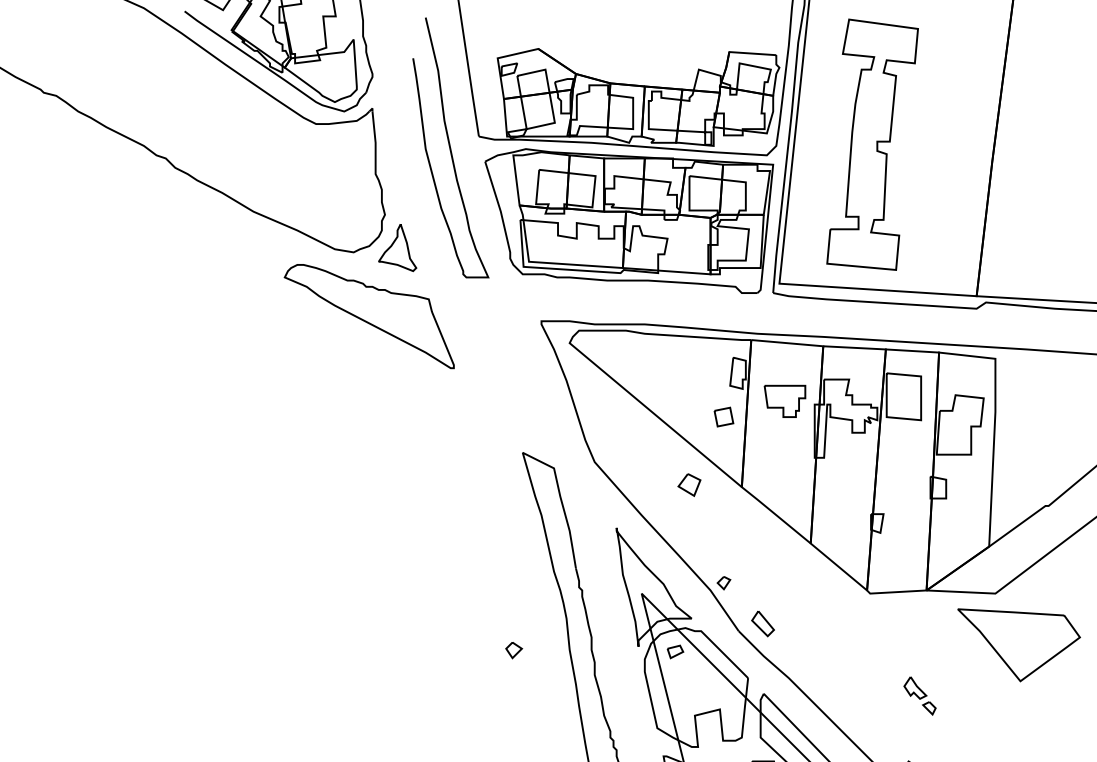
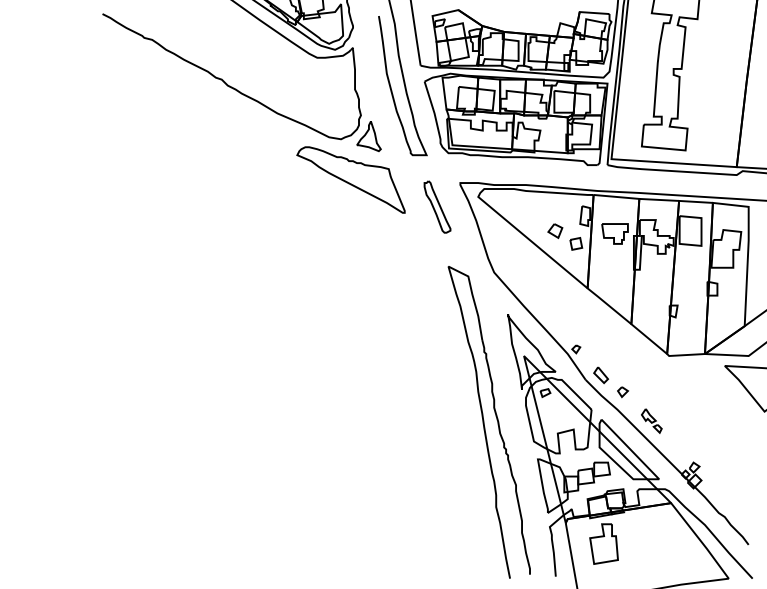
part: (505, 358) -> (437, 206), added
part: (689, 485) -> (555, 231), moved
part: (513, 651) -> (622, 392), moved
part: (919, 695) -> (651, 420), moved

